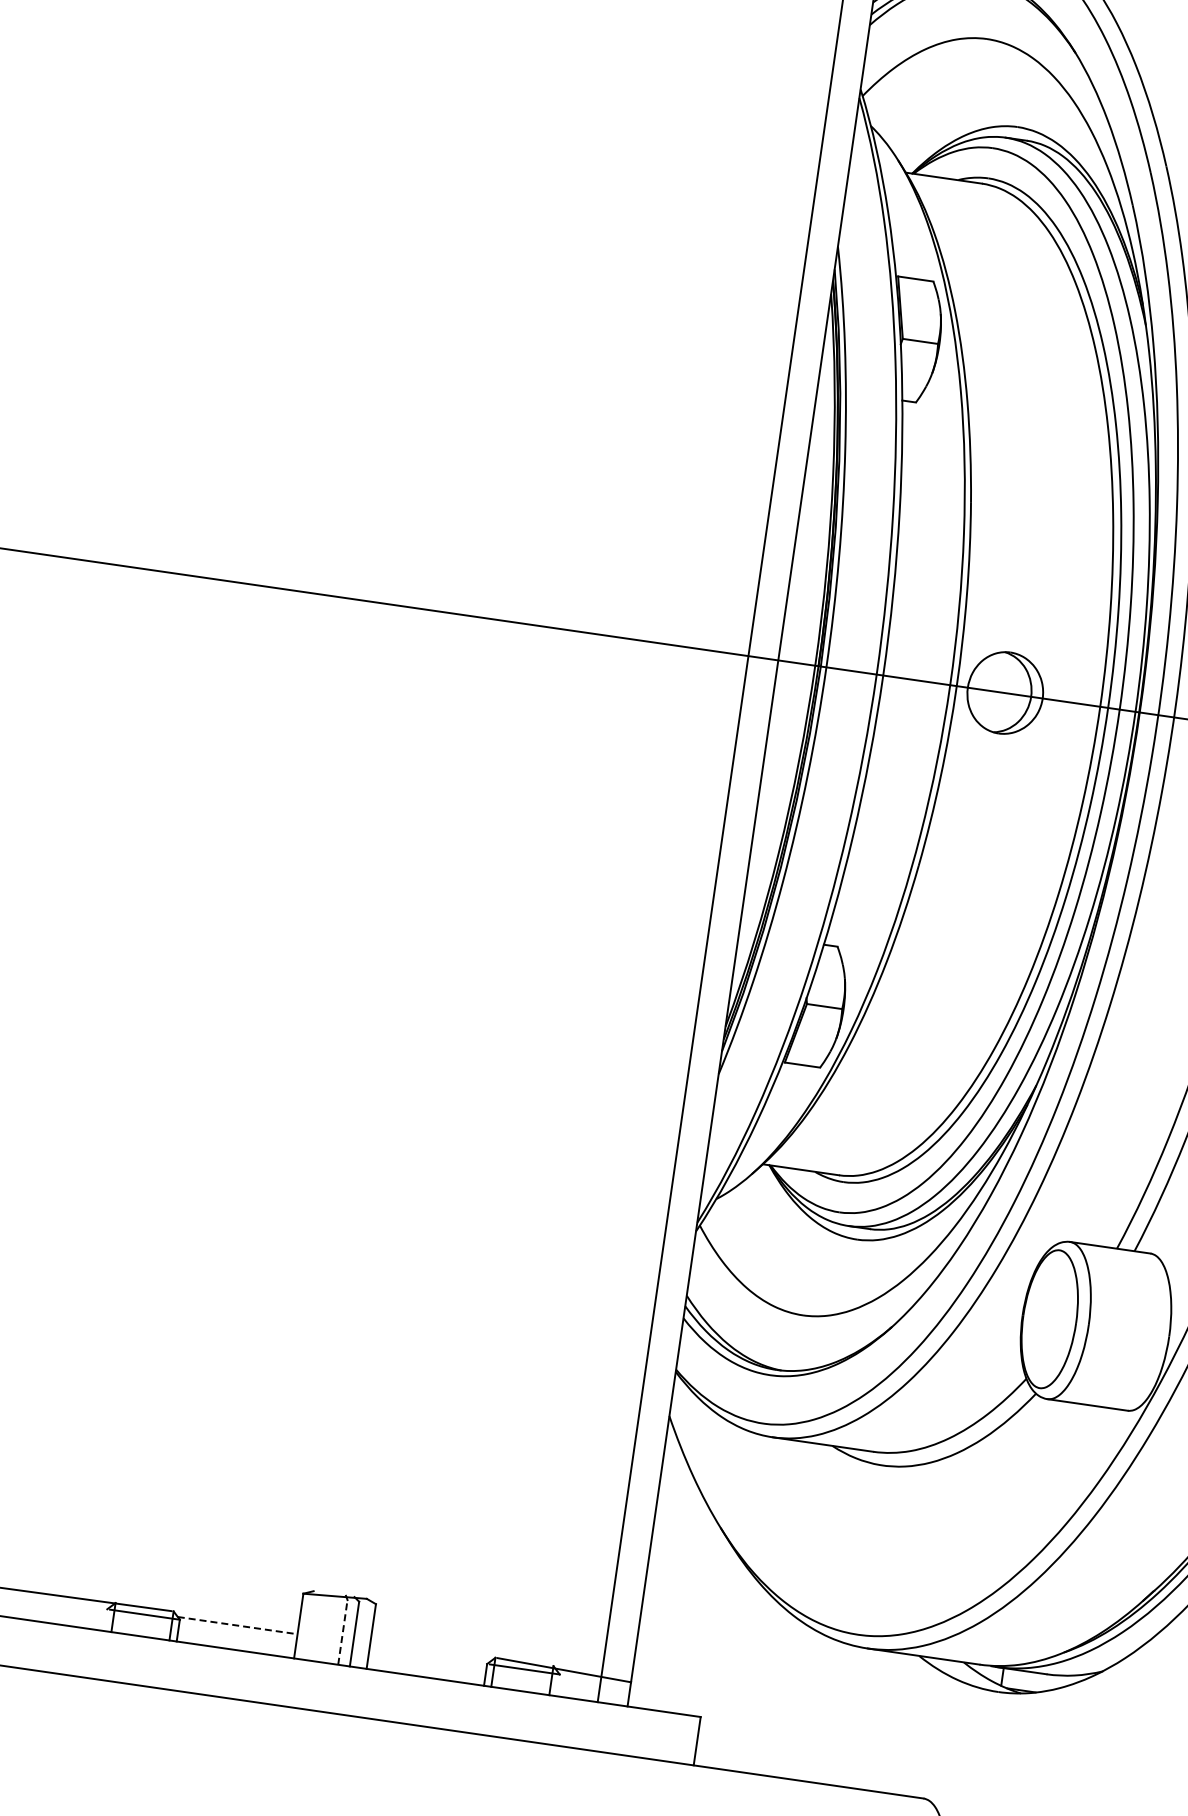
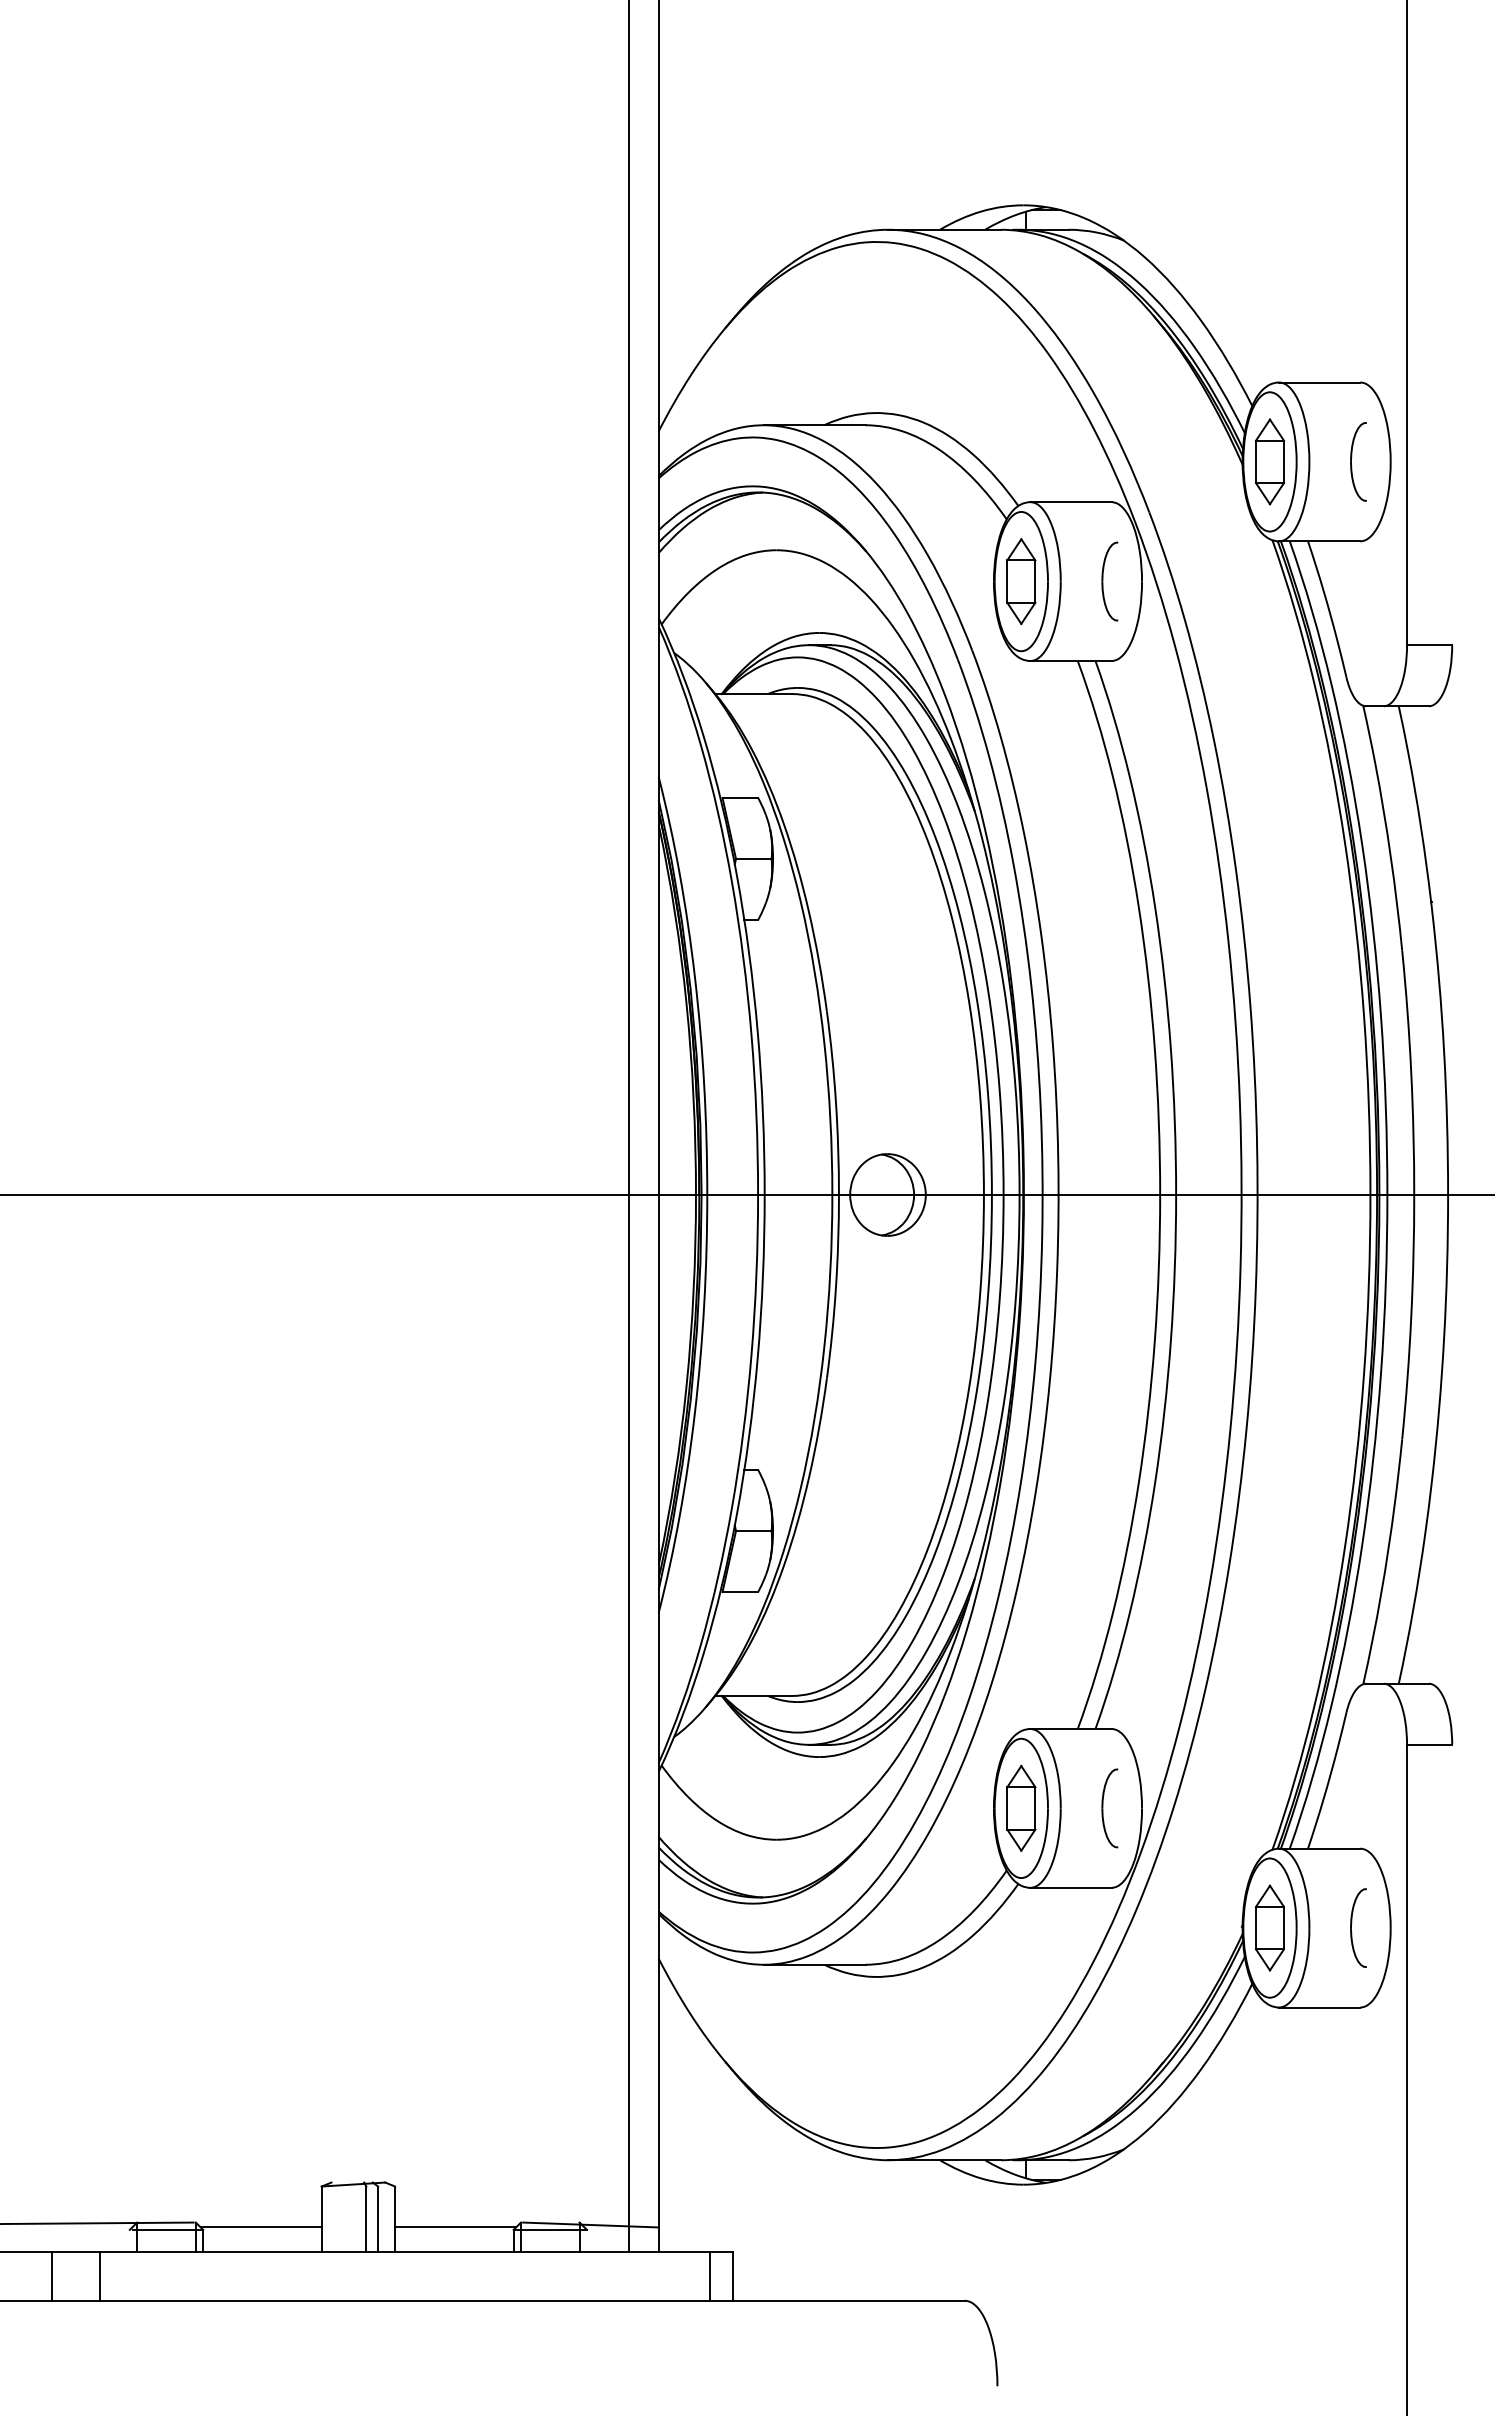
part: (1050, 1318) -> (1021, 1807), added
part: (1137, 1331) -> (1109, 1808), added
line: (237, 1625) -> (261, 2227), dashed -> solid
line: (343, 1632) -> (366, 2219), dashed -> solid
line: (24, 1643) -> (52, 2275), added
line: (71, 1650) -> (100, 2275), added
line: (429, 1653) -> (455, 2227), added
line: (674, 1737) -> (709, 2275), added

